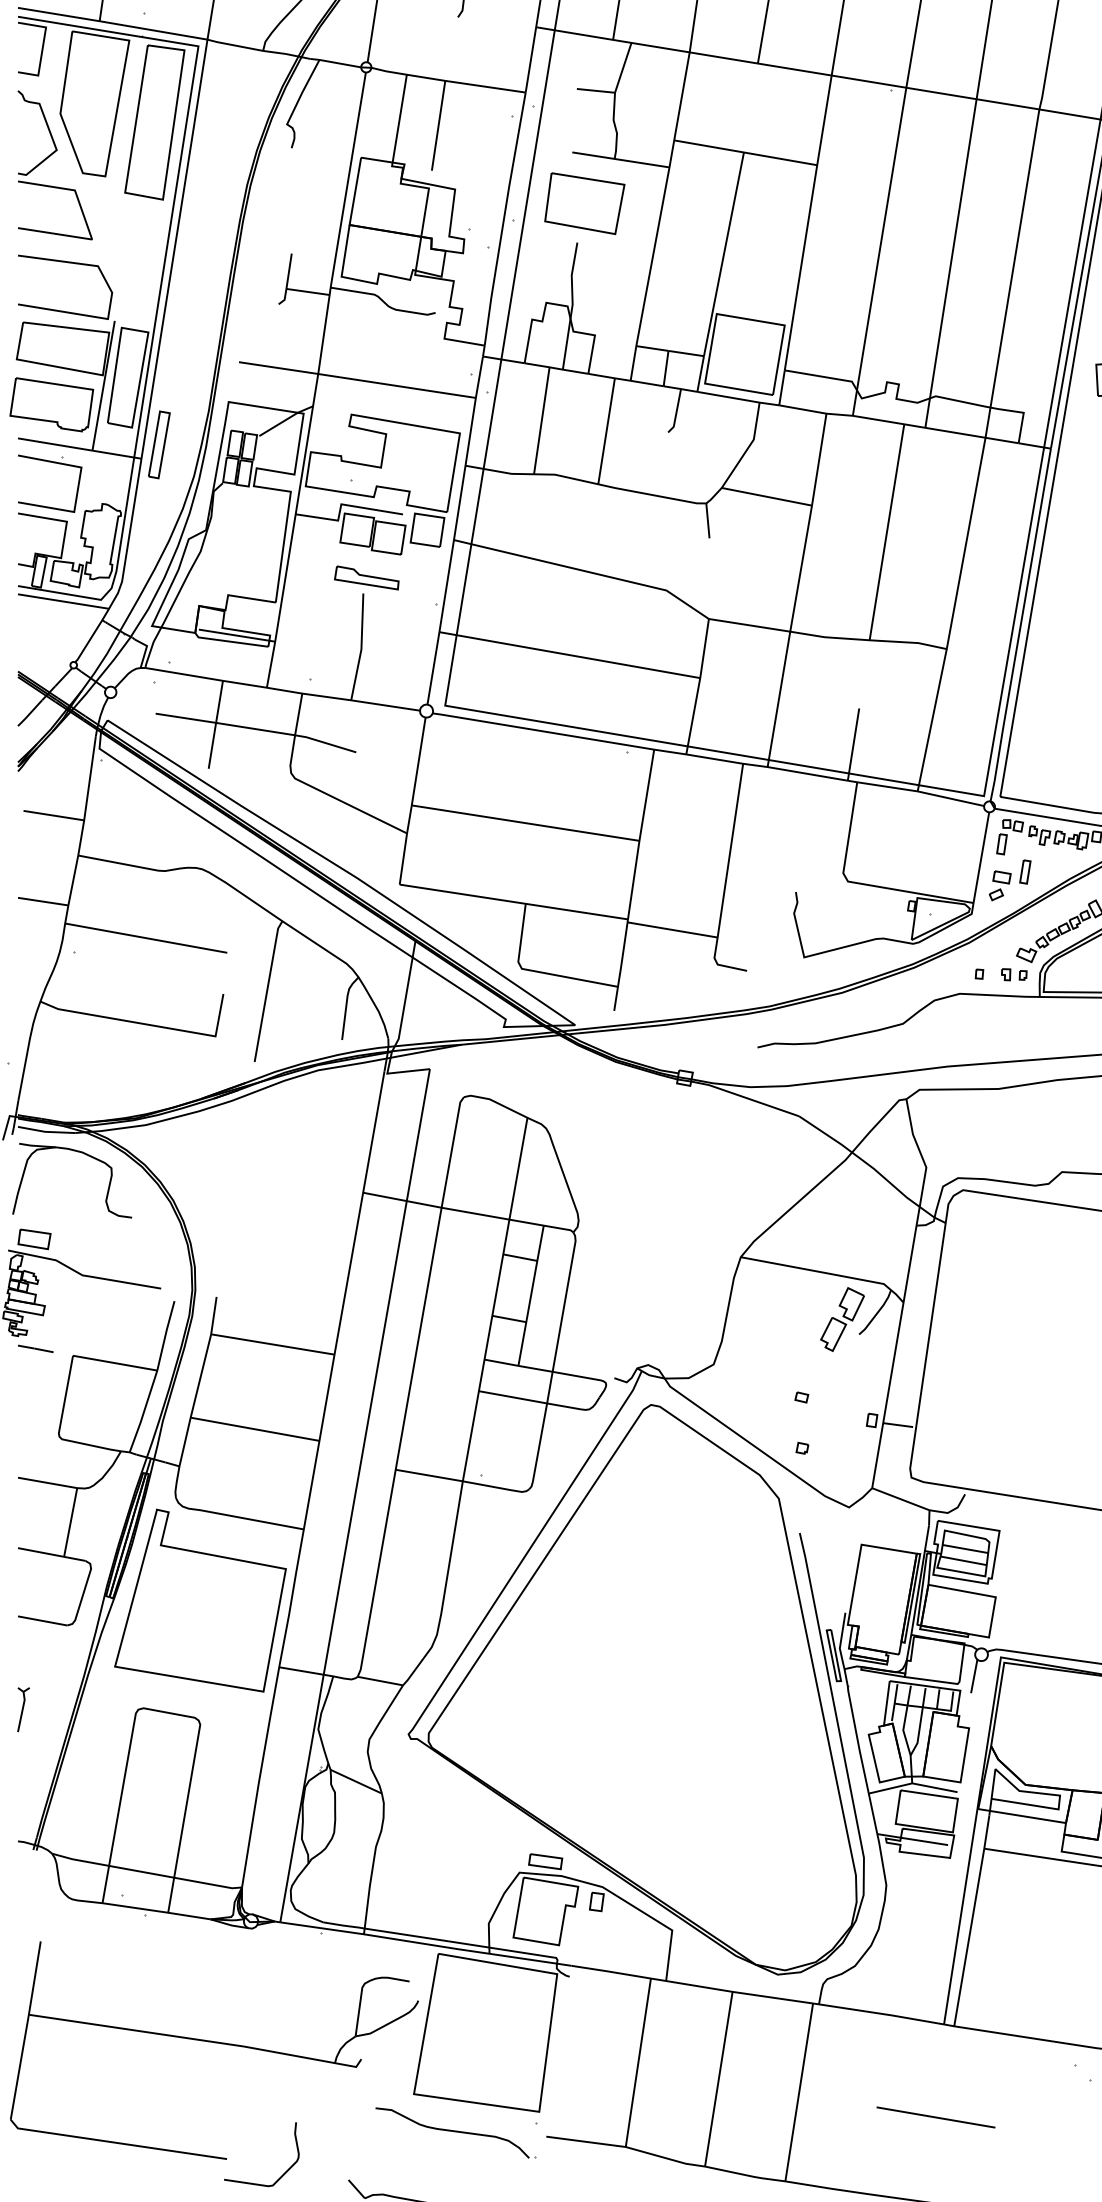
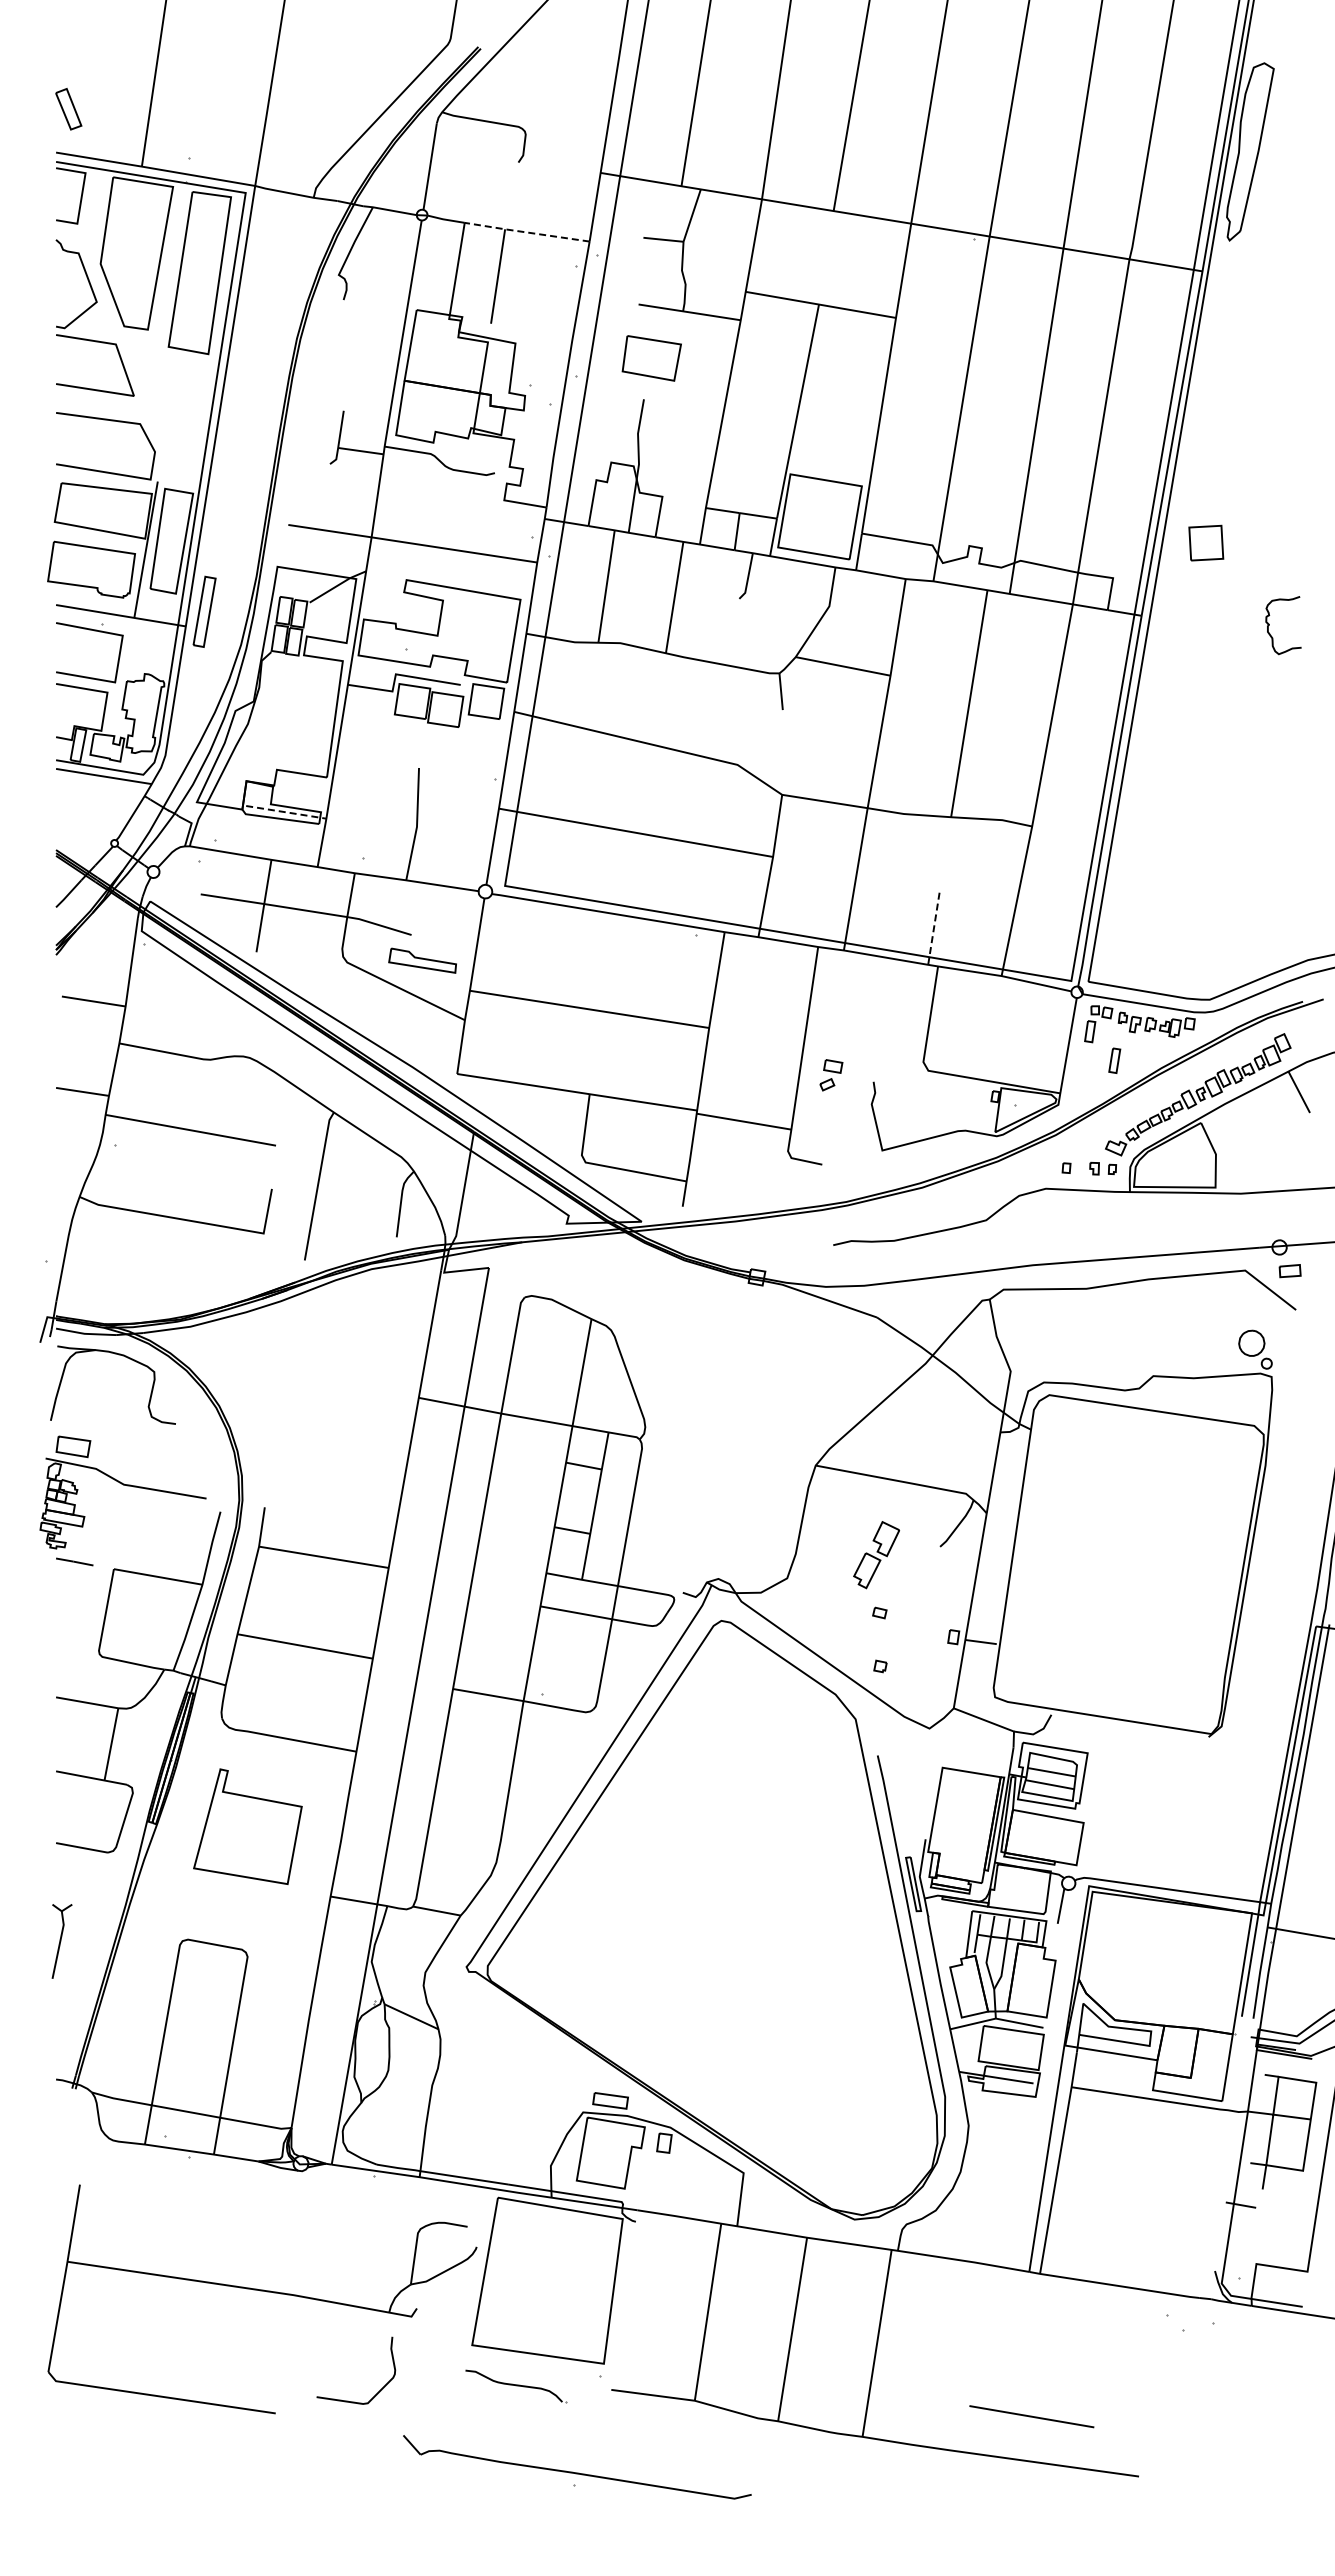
line: (465, 83) -> (526, 232), solid -> dashed
part: (584, 203) -> (651, 358), size x0.7
part: (366, 577) -> (422, 960), moved
line: (237, 635) -> (286, 812), solid -> dashed
line: (853, 744) -> (934, 926), solid -> dashed
part: (1000, 886) -> (831, 1075), moved
part: (842, 1319) -> (876, 1555), moved
part: (200, 1600) -> (247, 1826), size x0.6
part: (23, 1709) -> (61, 1940), size x1.6
line: (935, 2117) -> (1031, 2416), moved
part: (455, 2133) -> (515, 2386), size x0.6
curve: (282, 2174) -> (378, 2391), moved

